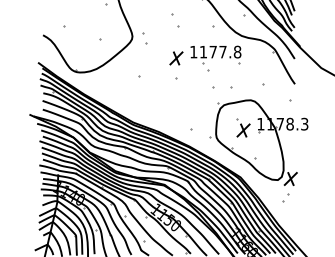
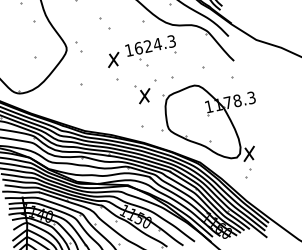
text: (220, 51) -> (155, 44), 1177.8 -> 1624.3
part: (243, 127) -> (144, 93), moved

